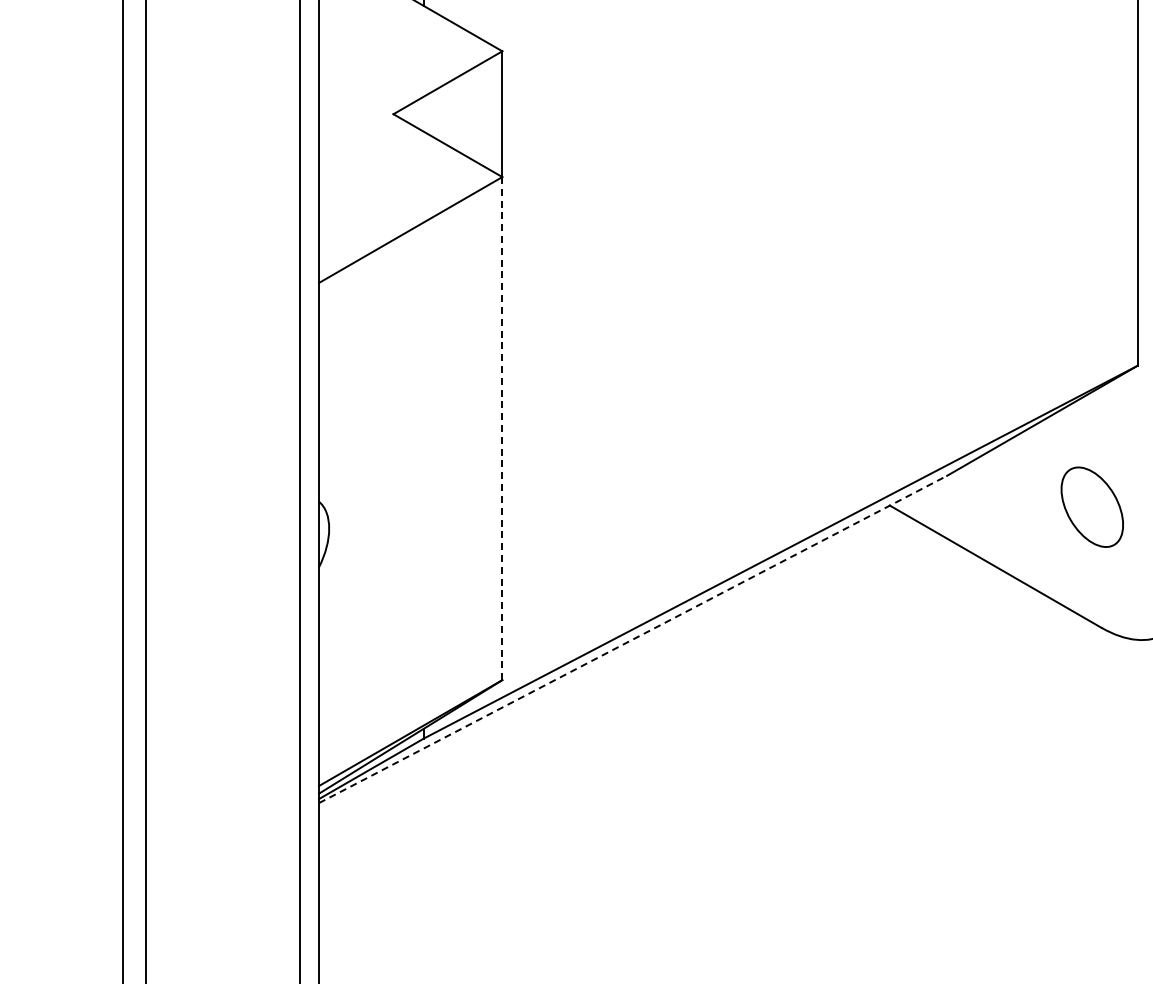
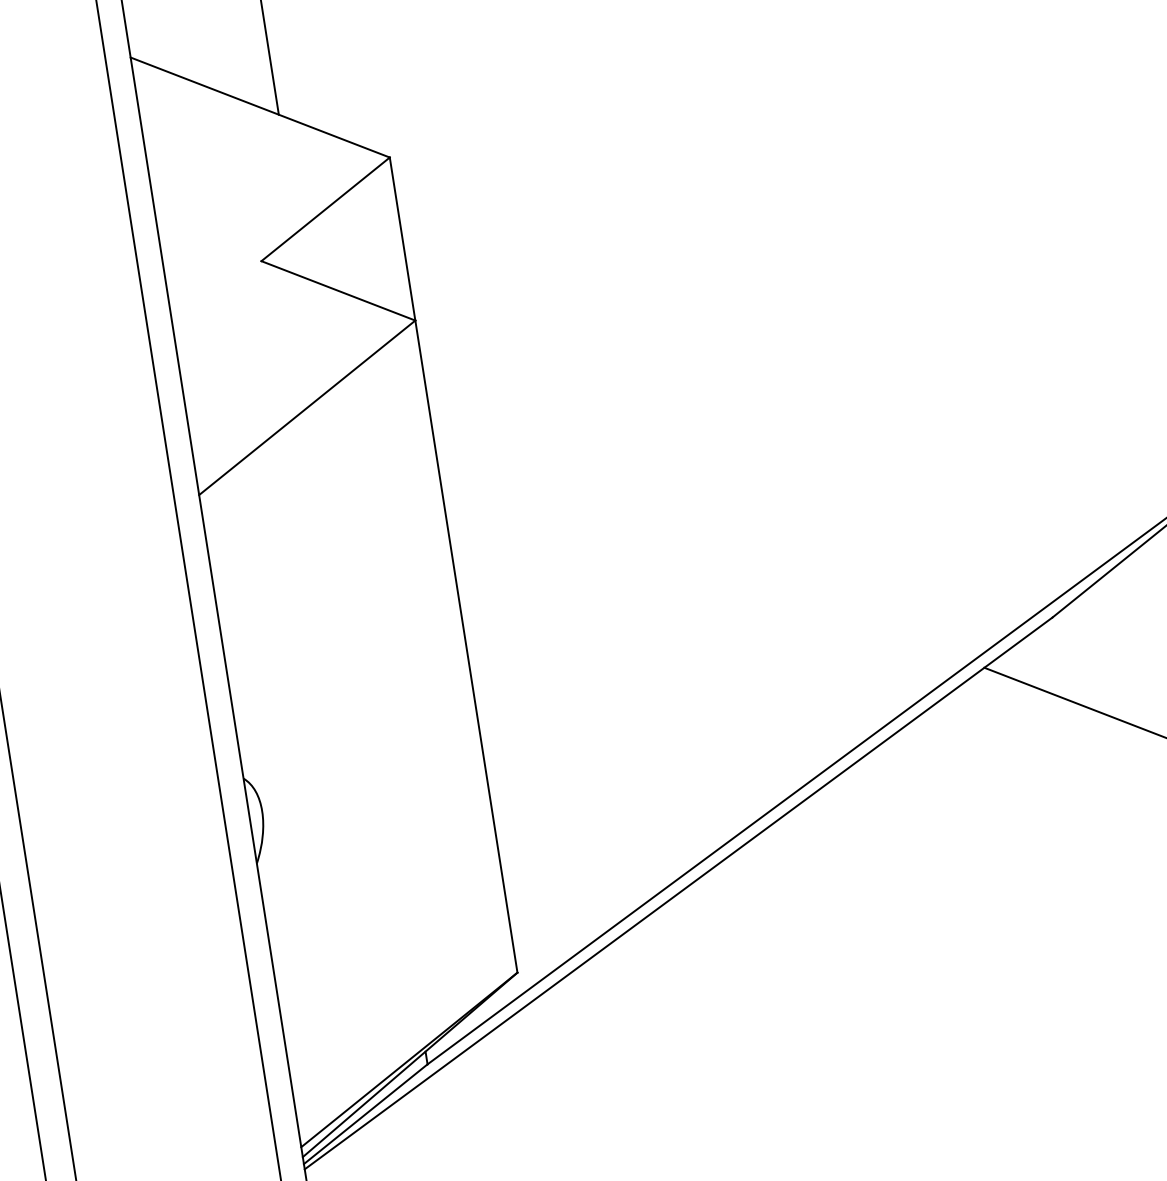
line: (502, 428) -> (466, 646), dashed -> solid
line: (633, 639) -> (679, 893), dashed -> solid

